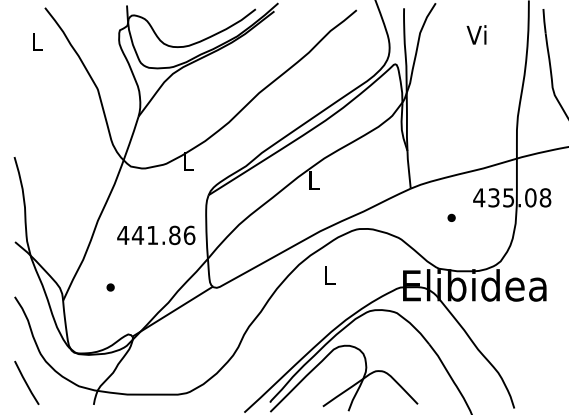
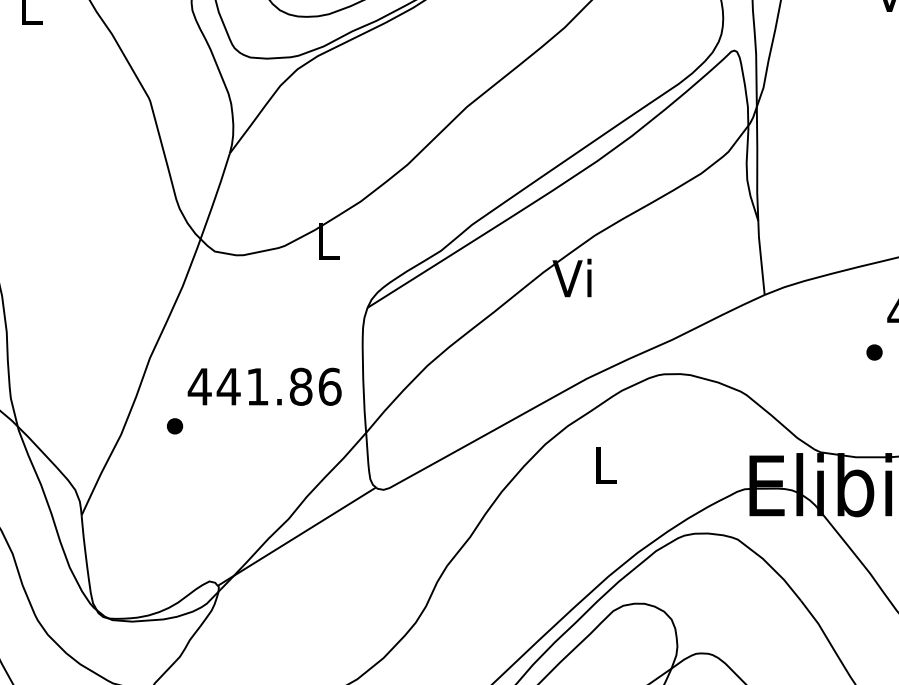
text: (312, 179) -> (571, 276), L -> Vi
part: (451, 217) -> (874, 351), moved
part: (110, 287) -> (174, 426), moved

